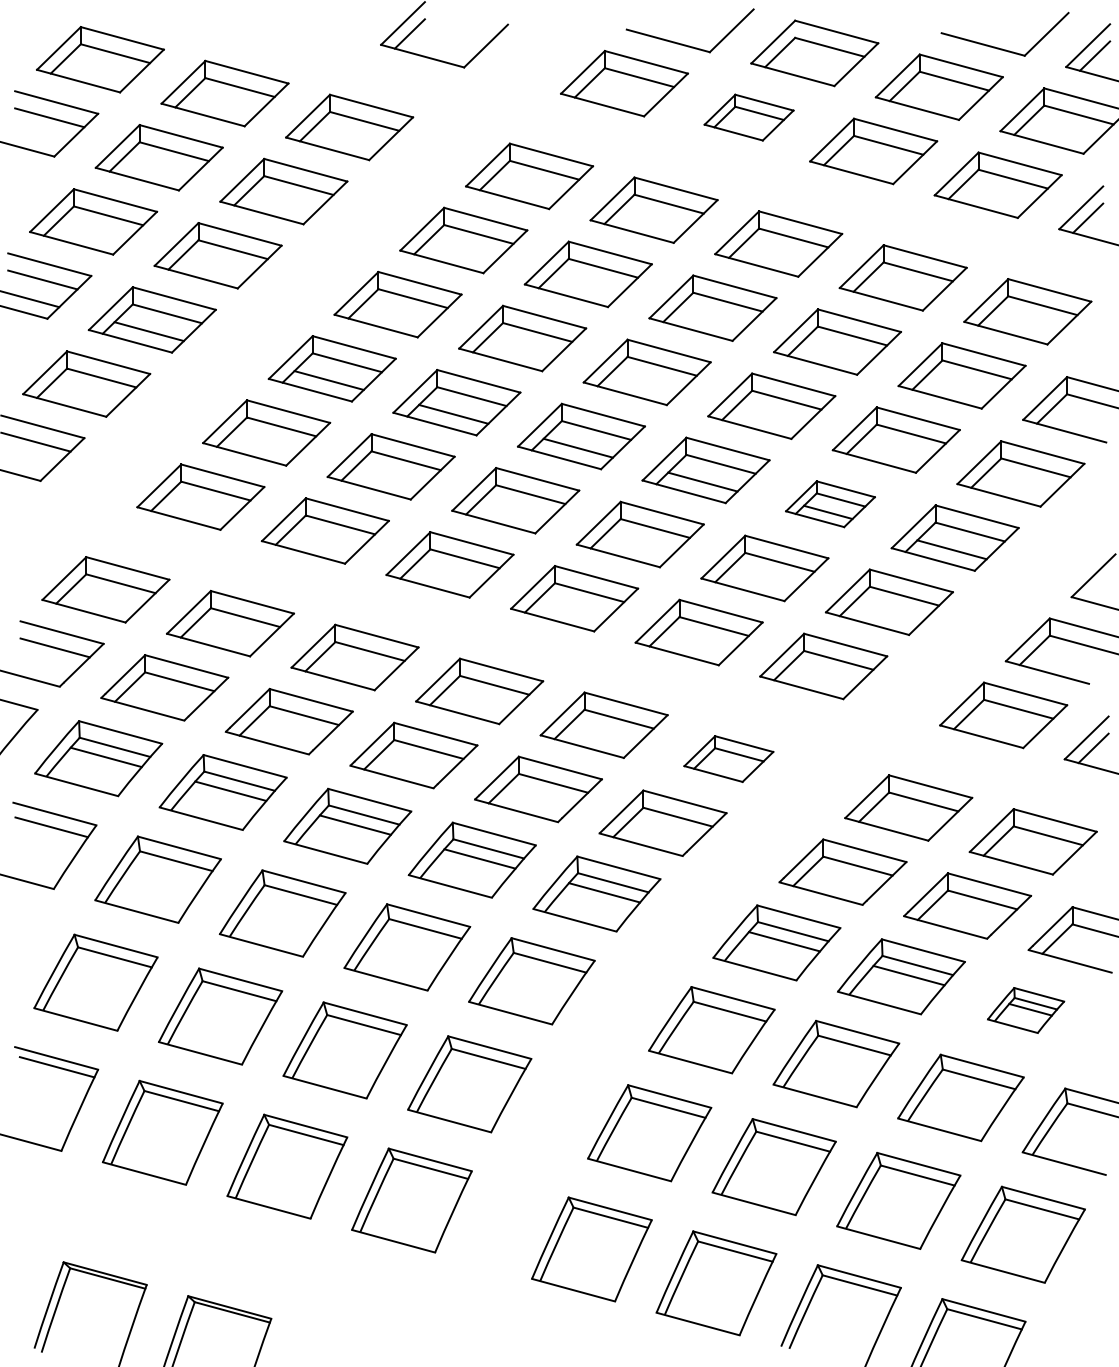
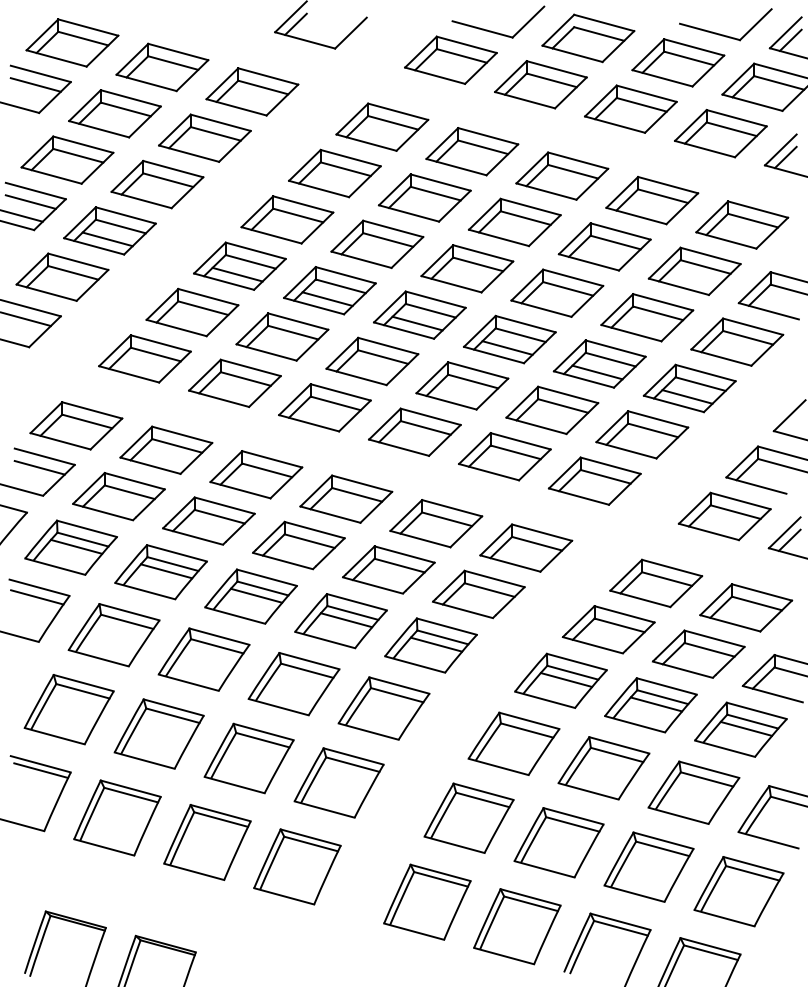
part: (748, 117) -> (540, 84), size x1.43
part: (830, 503) -> (599, 363), size x1.43
part: (729, 758) -> (526, 547), size x1.43
part: (1025, 1010) -> (740, 729), size x1.67

